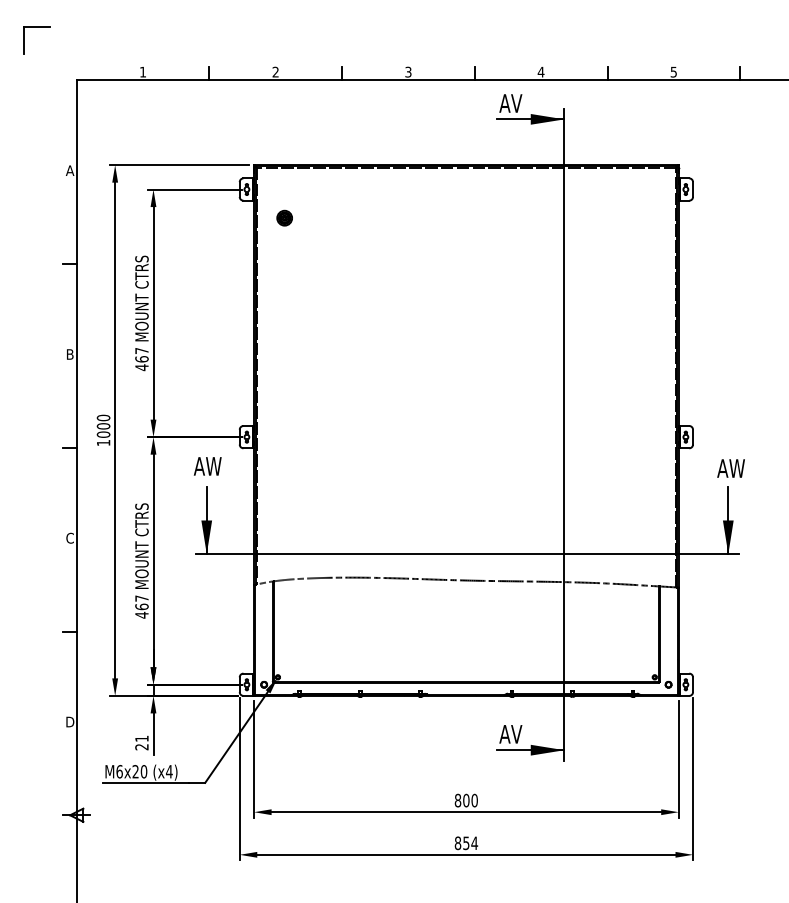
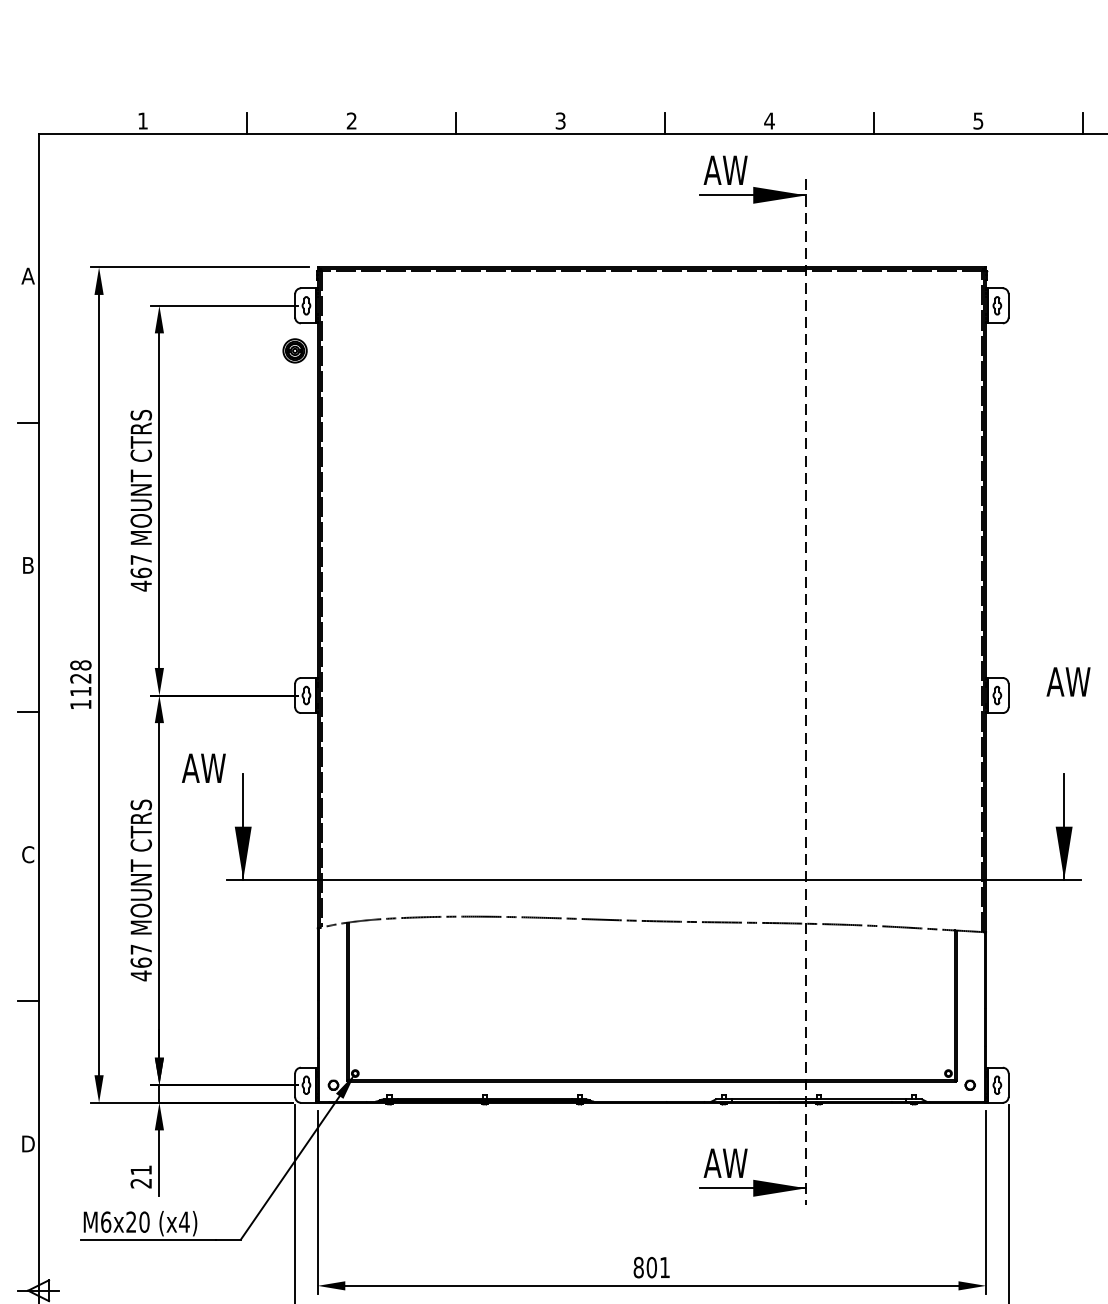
text: (519, 103) -> (735, 170), AV -> AW
part: (284, 217) -> (294, 349), moved
text: (103, 425) -> (80, 677), 1000 -> 1128
line: (564, 435) -> (806, 692), solid -> dashed
text: (207, 466) -> (203, 768), moved
text: (730, 468) -> (1067, 681), moved
text: (519, 734) -> (735, 1163), AV -> AW
text: (474, 800) -> (664, 1267), 800 -> 801

